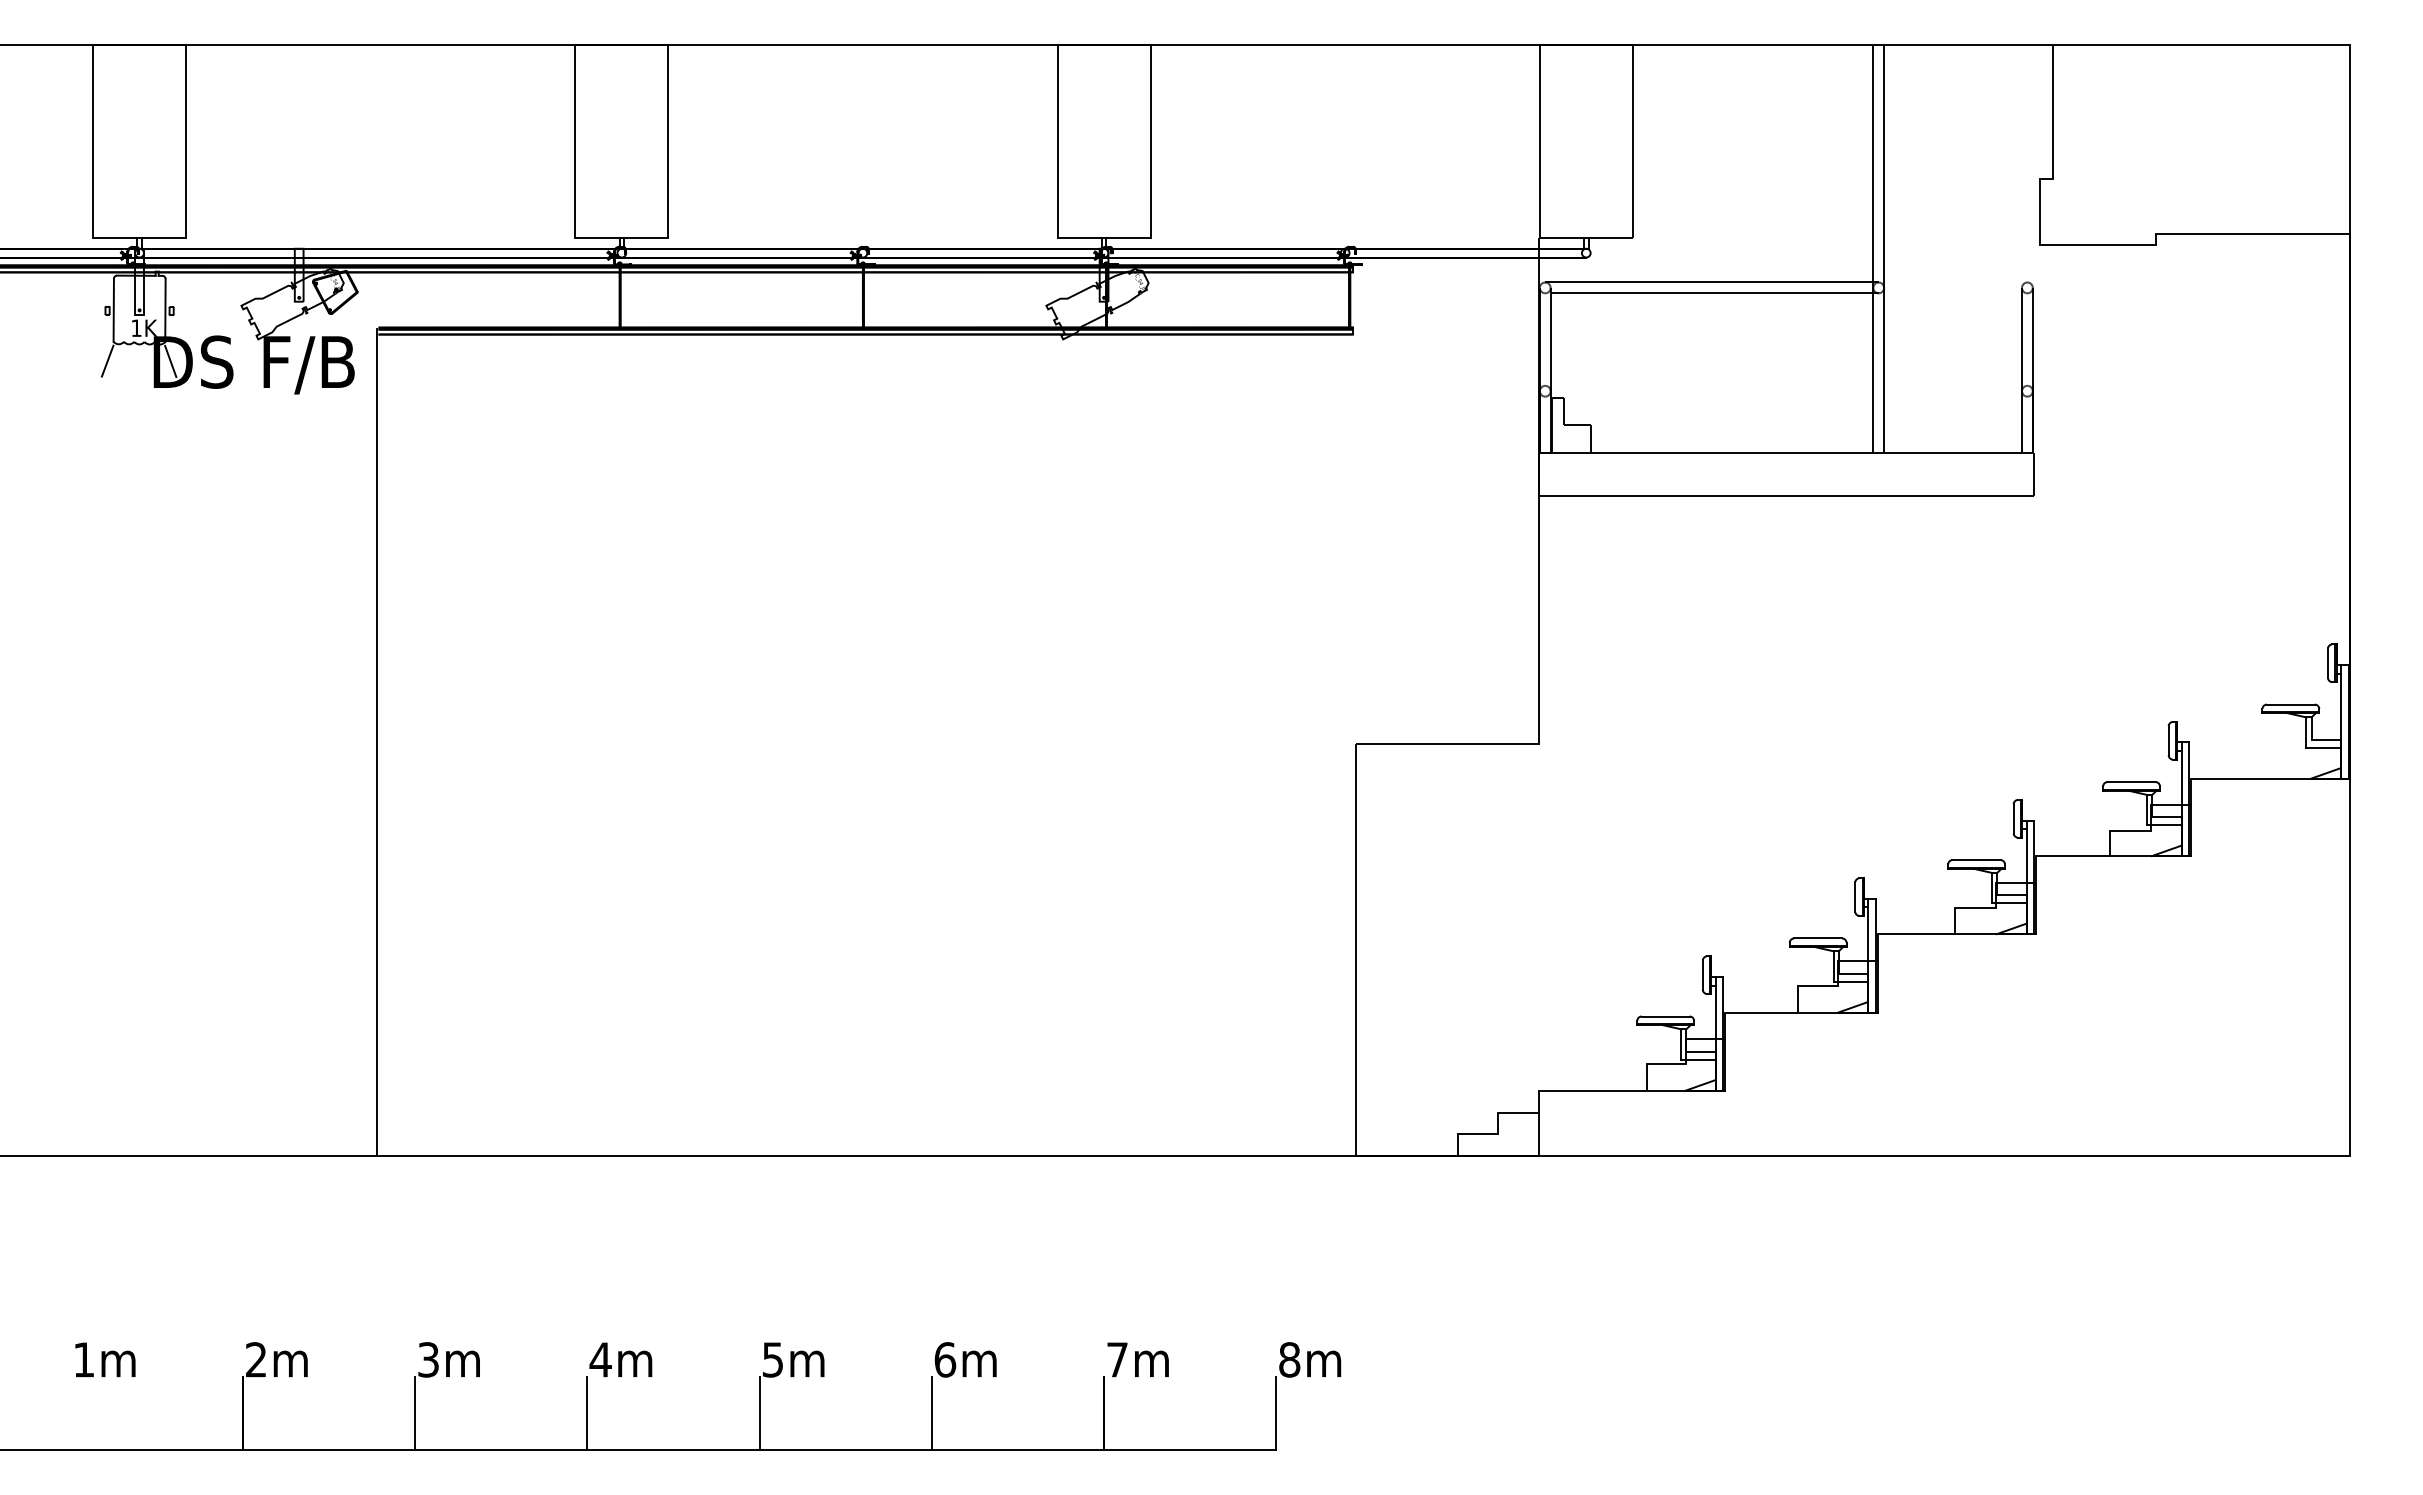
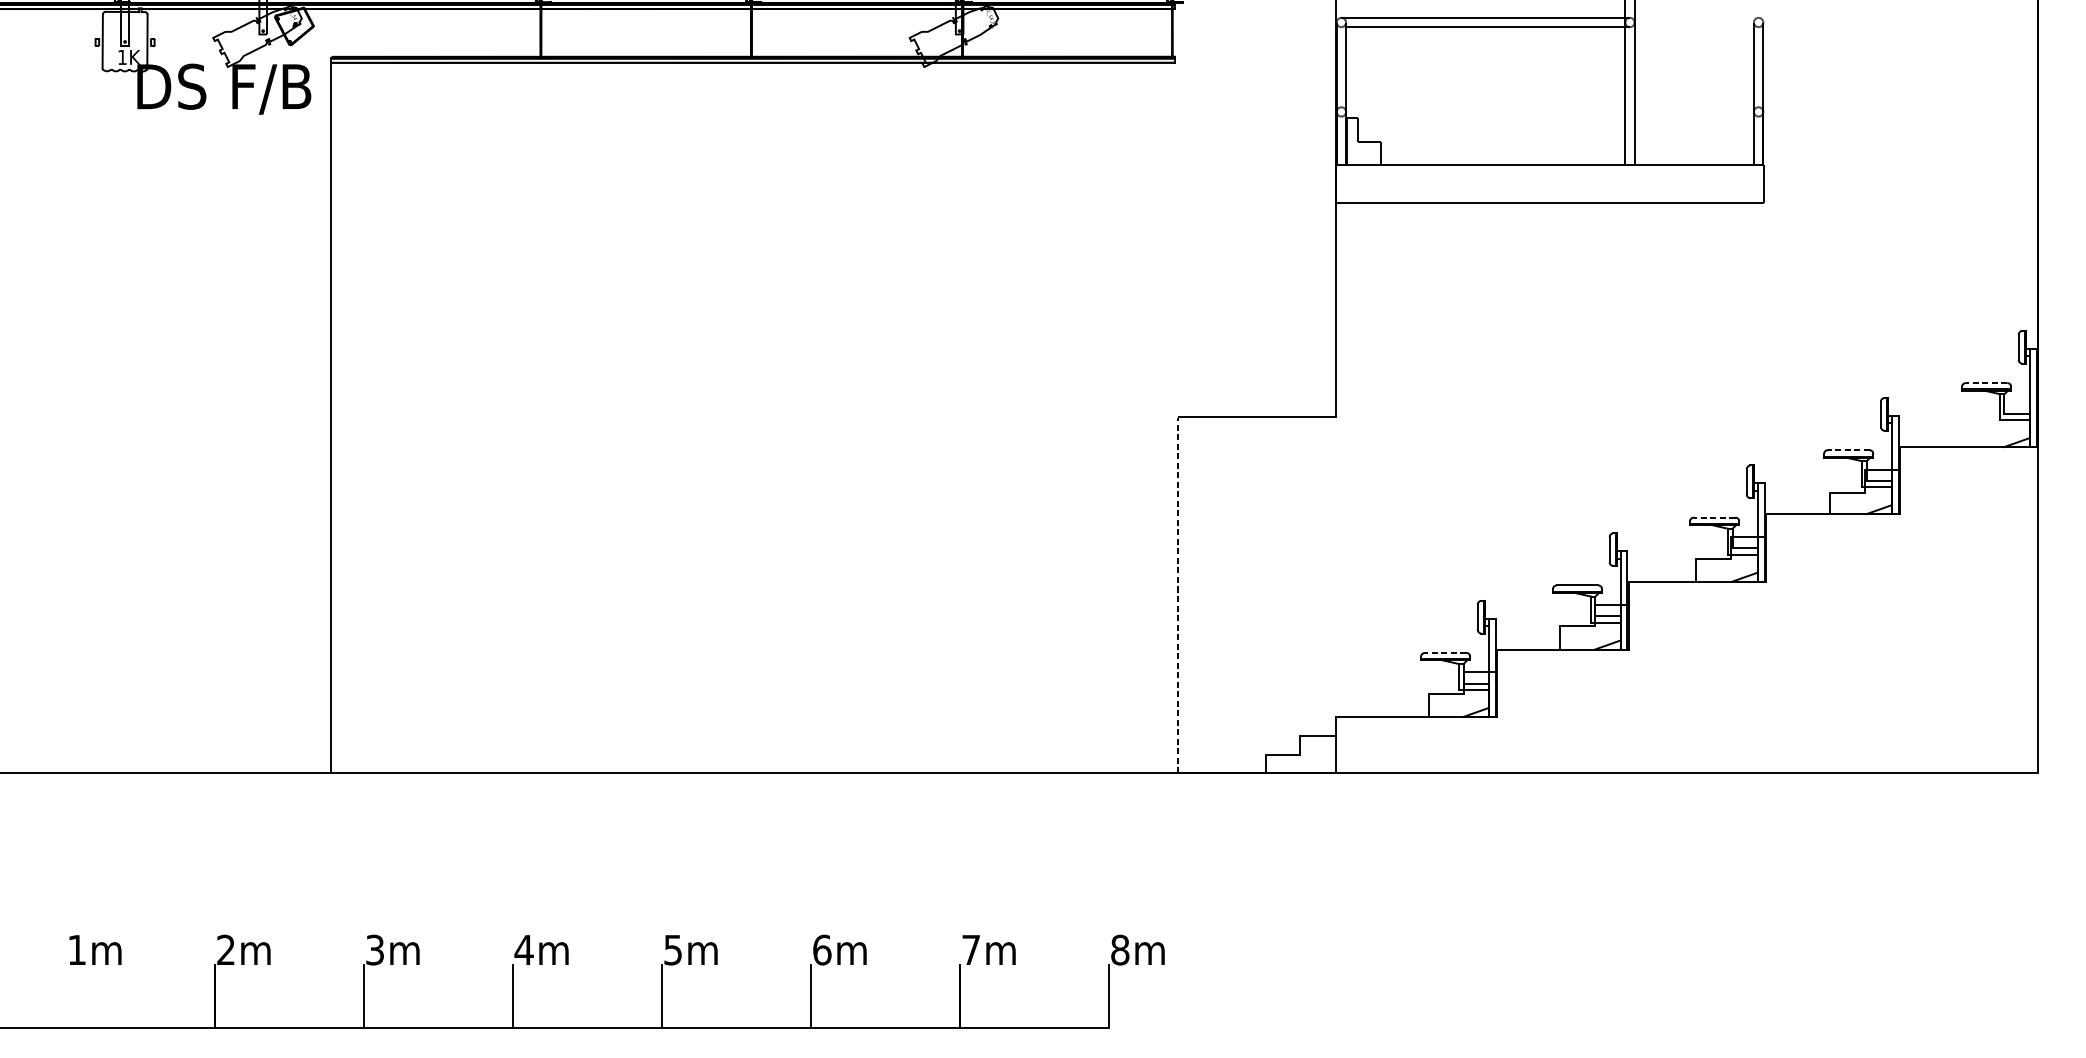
line: (107, 360) -> (97, 85), removed
line: (170, 361) -> (151, 86), removed
line: (2290, 704) -> (1986, 382), solid -> dashed
line: (2131, 782) -> (1848, 450), solid -> dashed
line: (1976, 860) -> (1714, 517), solid -> dashed
line: (1356, 949) -> (1178, 594), solid -> dashed
line: (1665, 1016) -> (1445, 652), solid -> dashed

